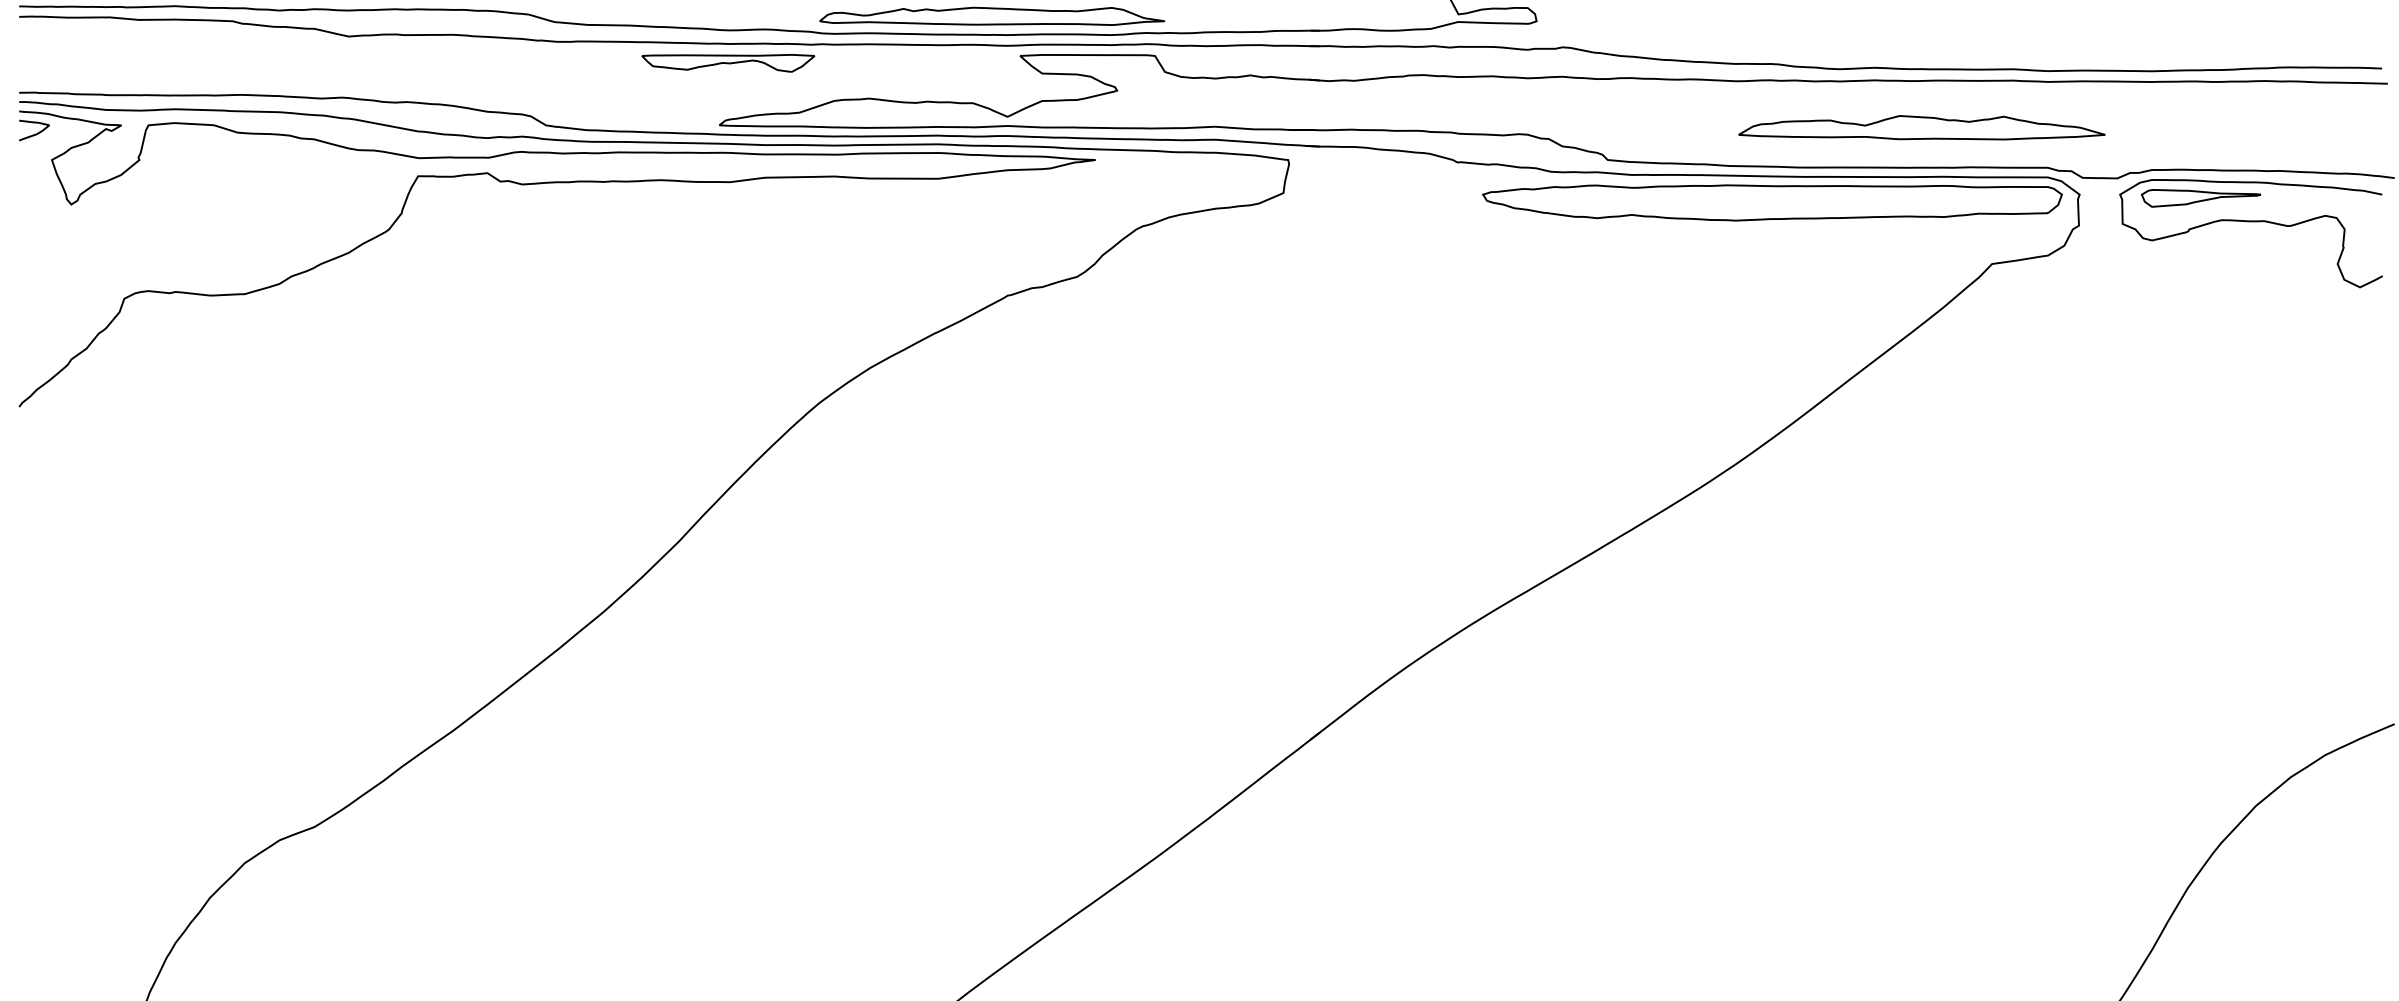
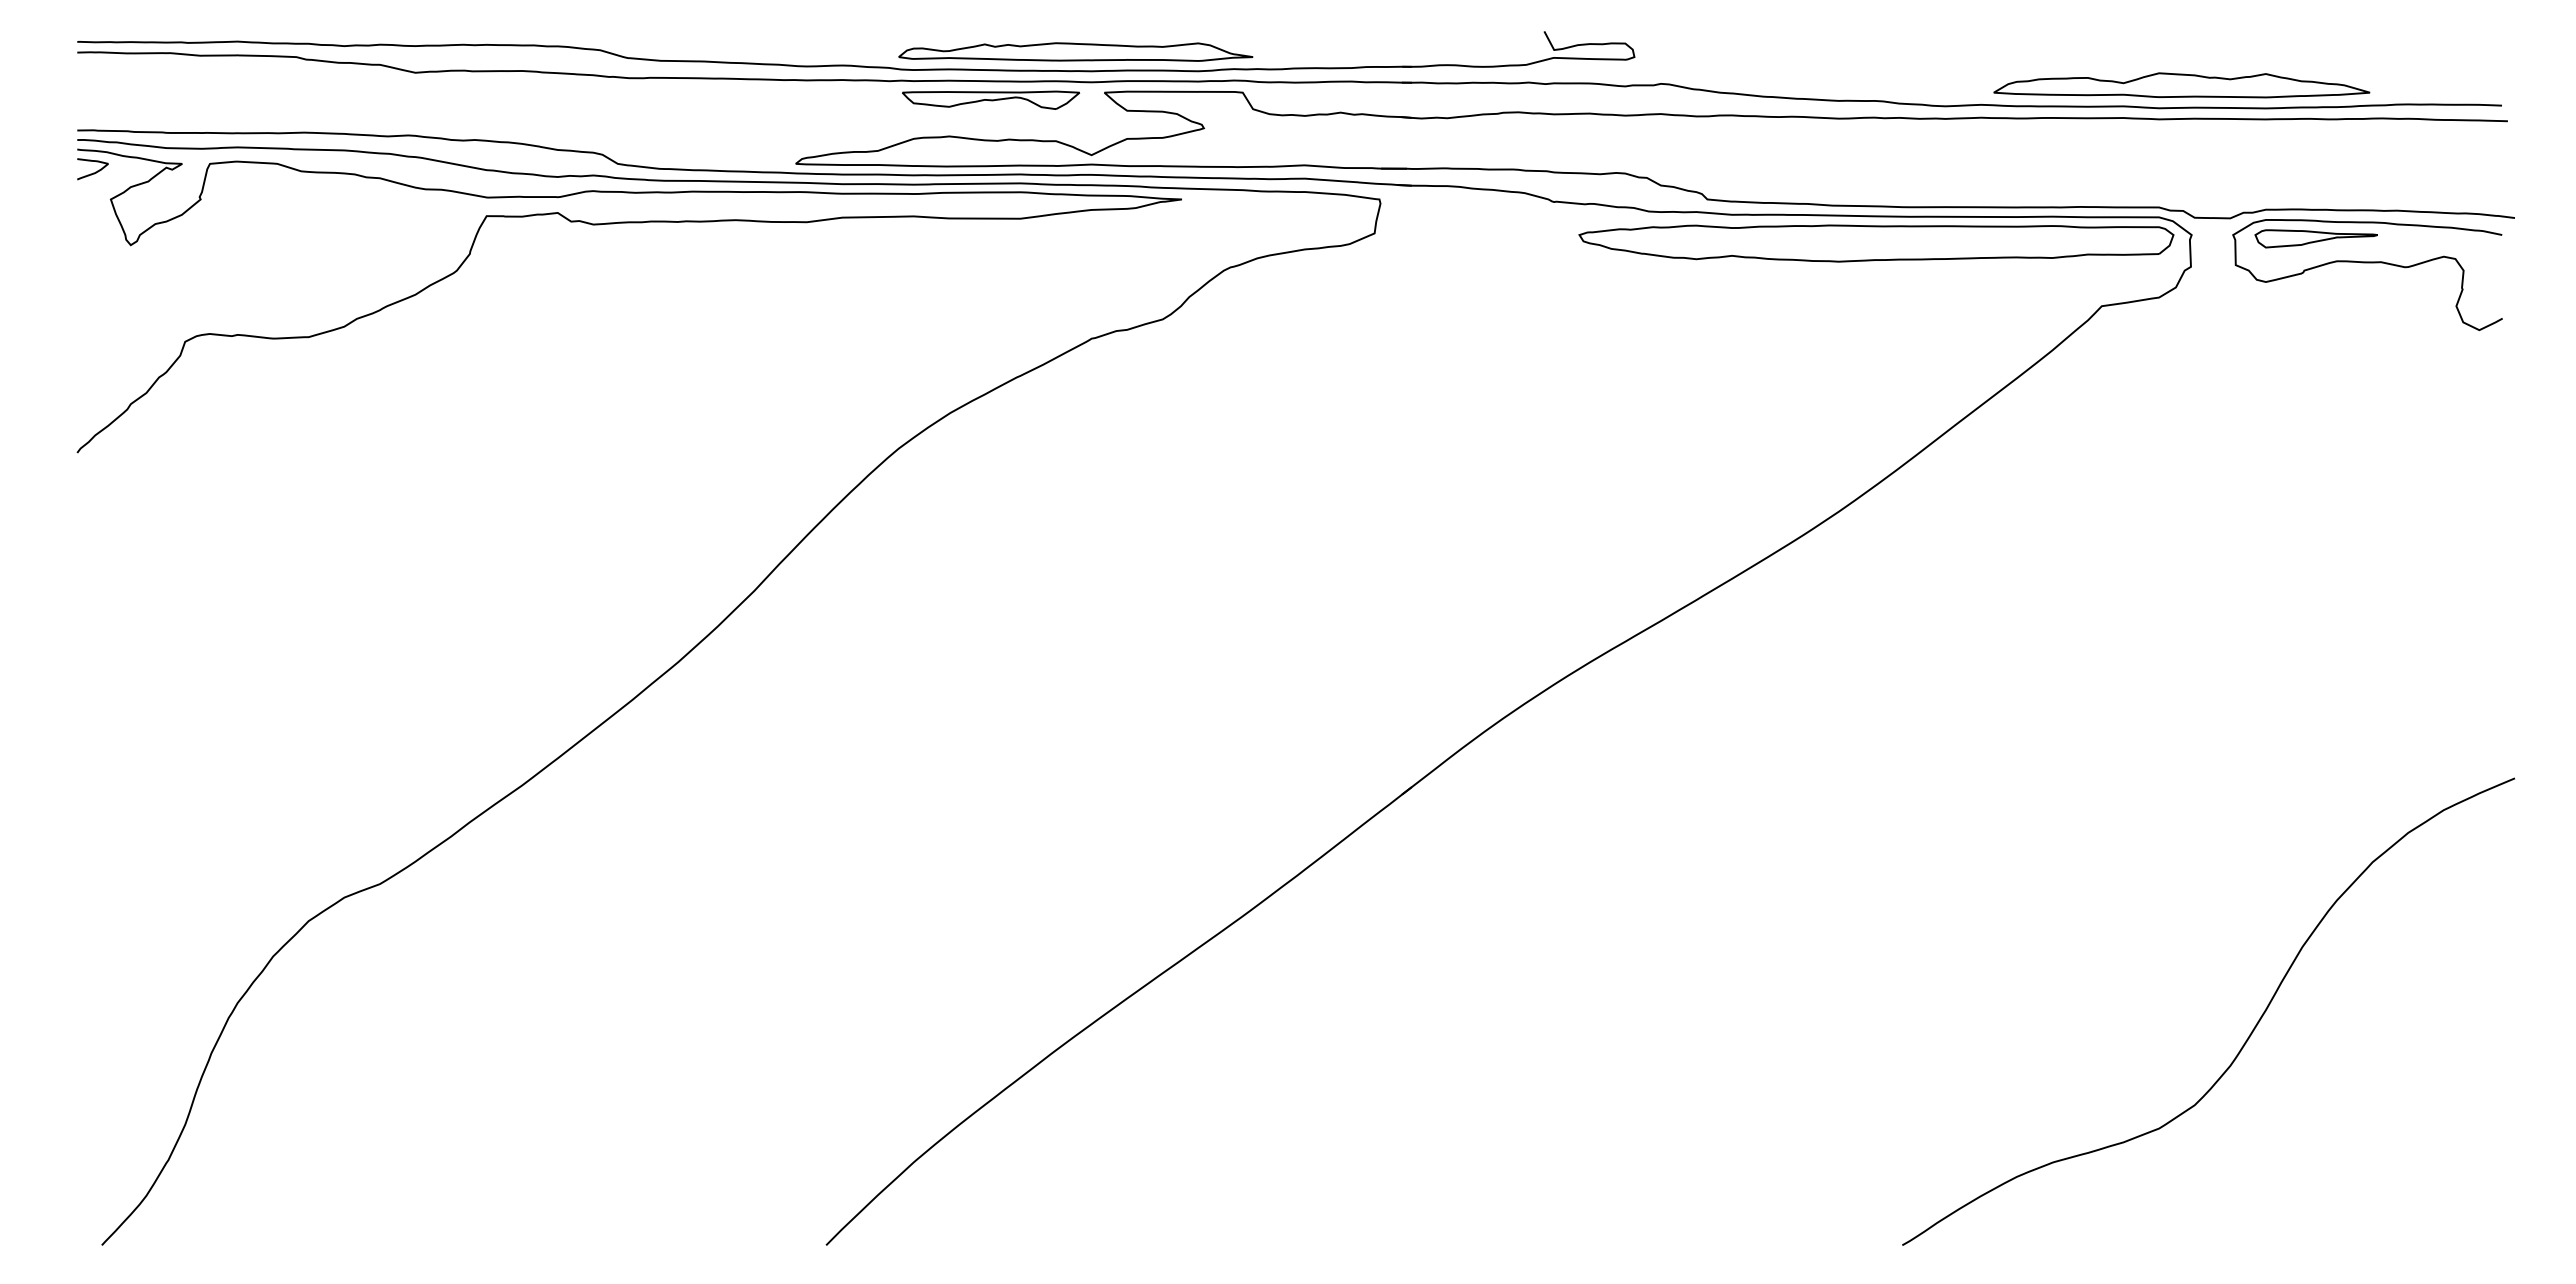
part: (728, 62) -> (991, 99), moved
part: (1921, 127) -> (2181, 85), moved

